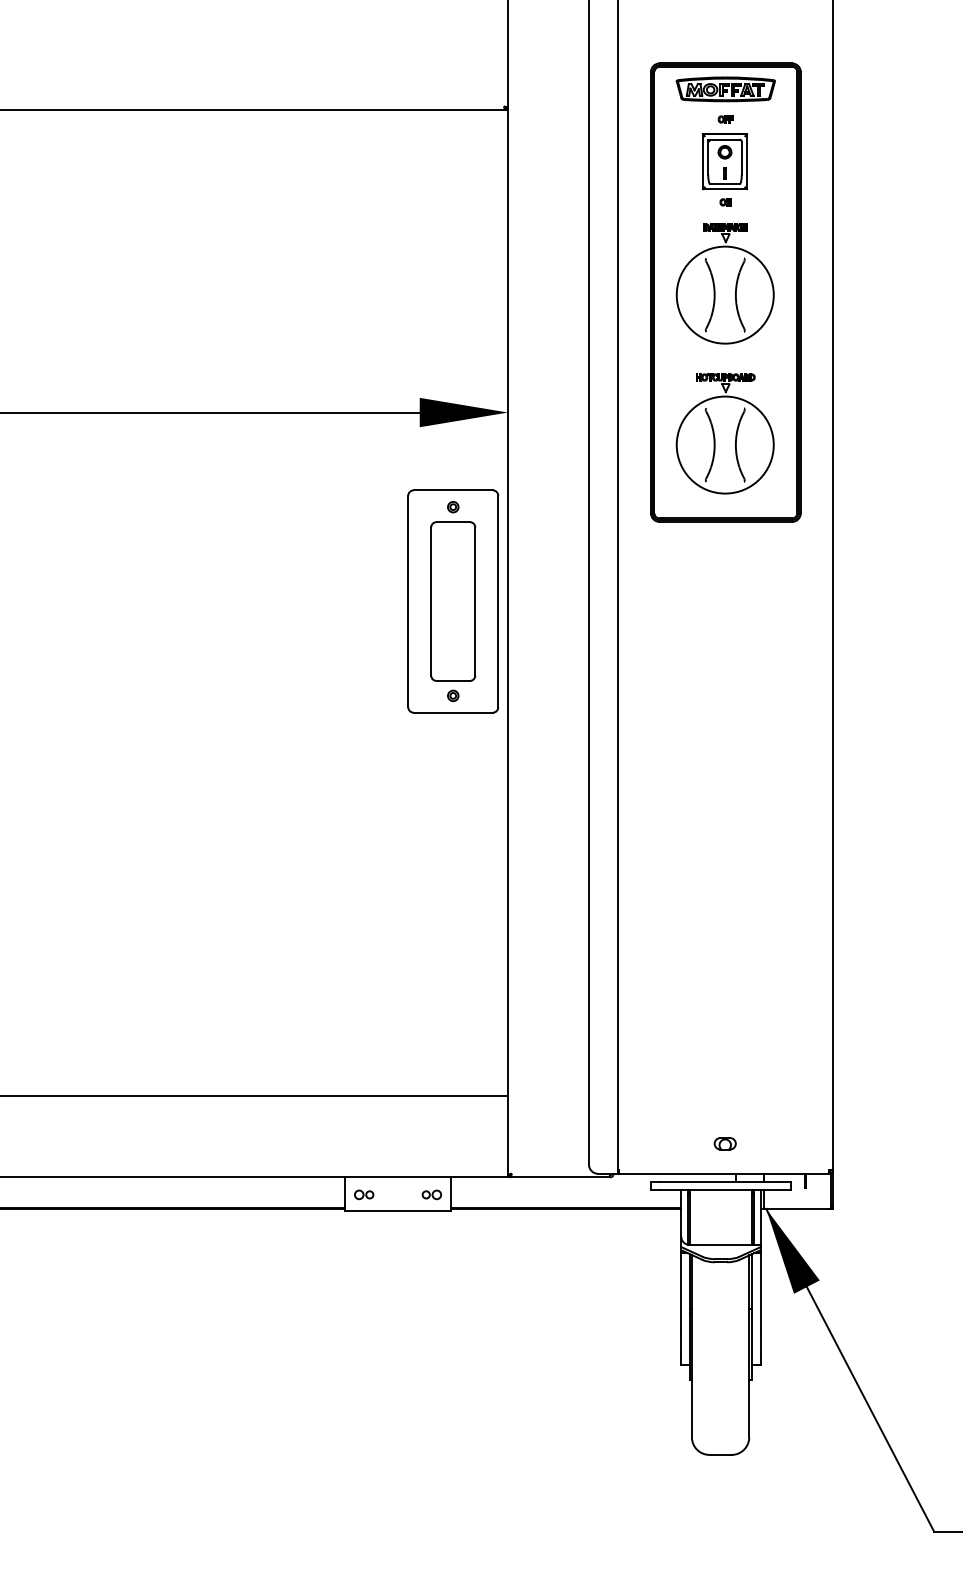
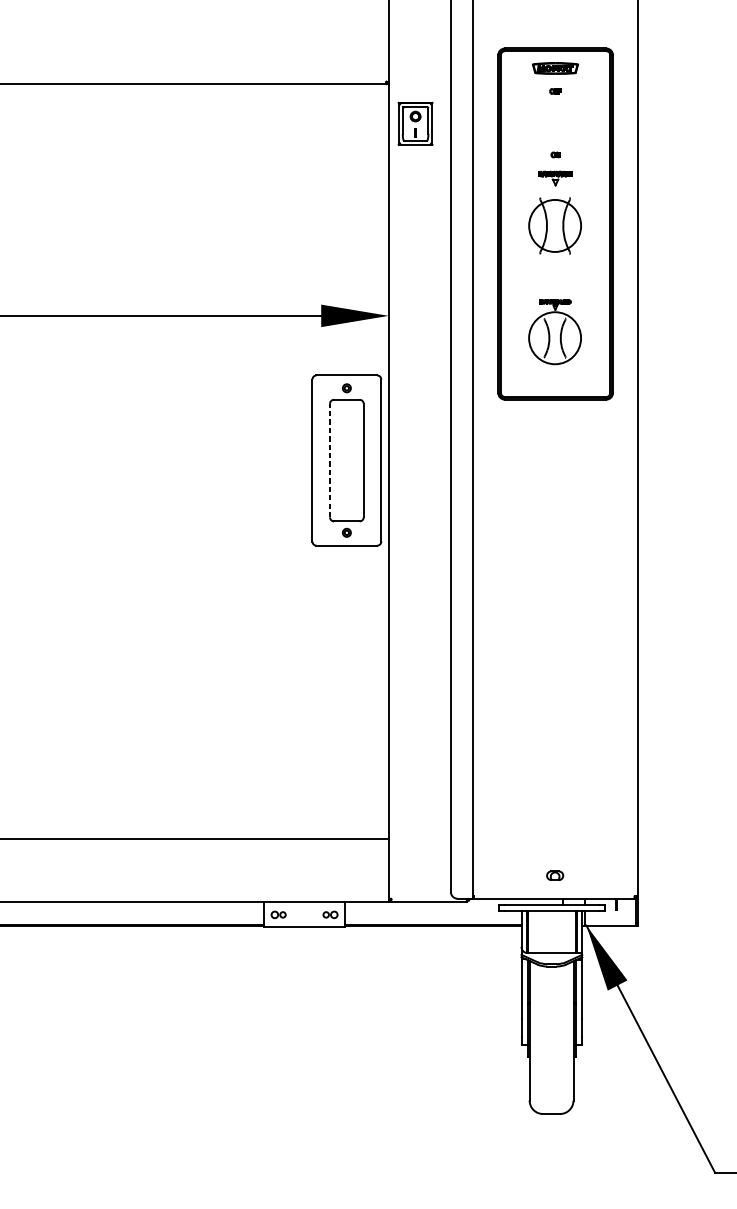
part: (725, 89) -> (555, 68), size x0.6
part: (724, 161) -> (415, 123), moved
circle: (724, 294) -> (554, 225), size x0.7
part: (724, 433) -> (554, 331), size x0.7
line: (431, 601) -> (330, 460), solid -> dashed

